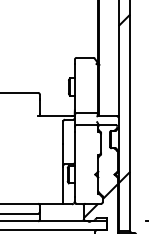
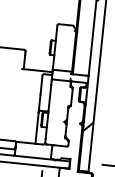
hatch: (100, 201) -> (66, 144), removed

